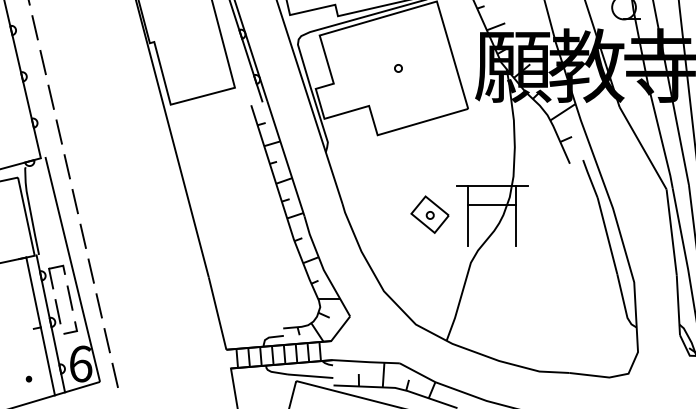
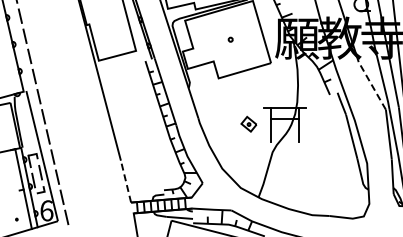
line: (643, 147) -> (372, 85), solid -> dashed
part: (429, 213) -> (248, 123), size x0.7
line: (218, 313) -> (126, 181), solid -> dashed

